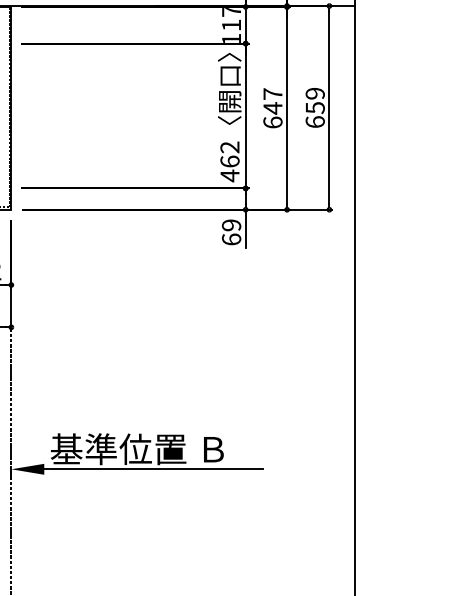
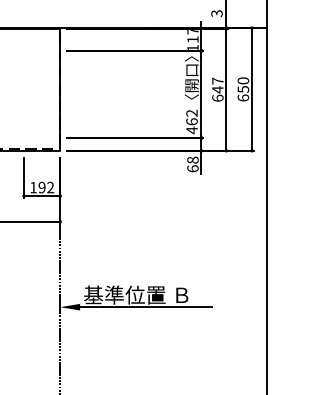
text: (315, 93) -> (243, 80), 659 -> 650
text: (230, 224) -> (192, 159), 69 -> 68

